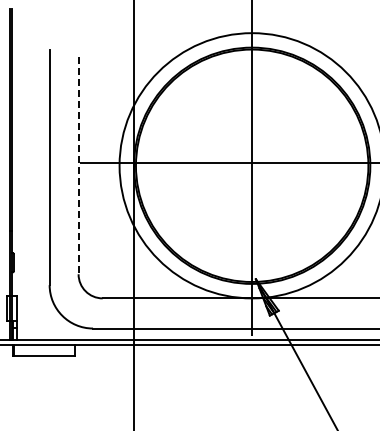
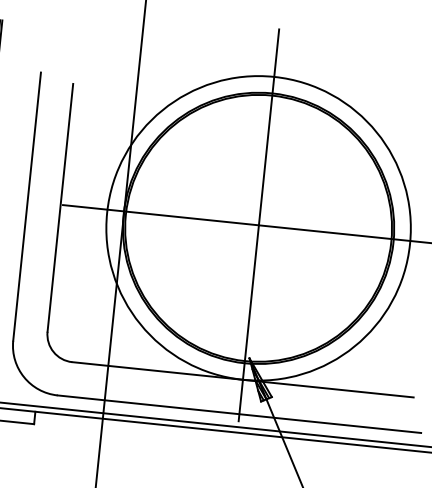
line: (78, 166) -> (60, 208), dashed -> solid

